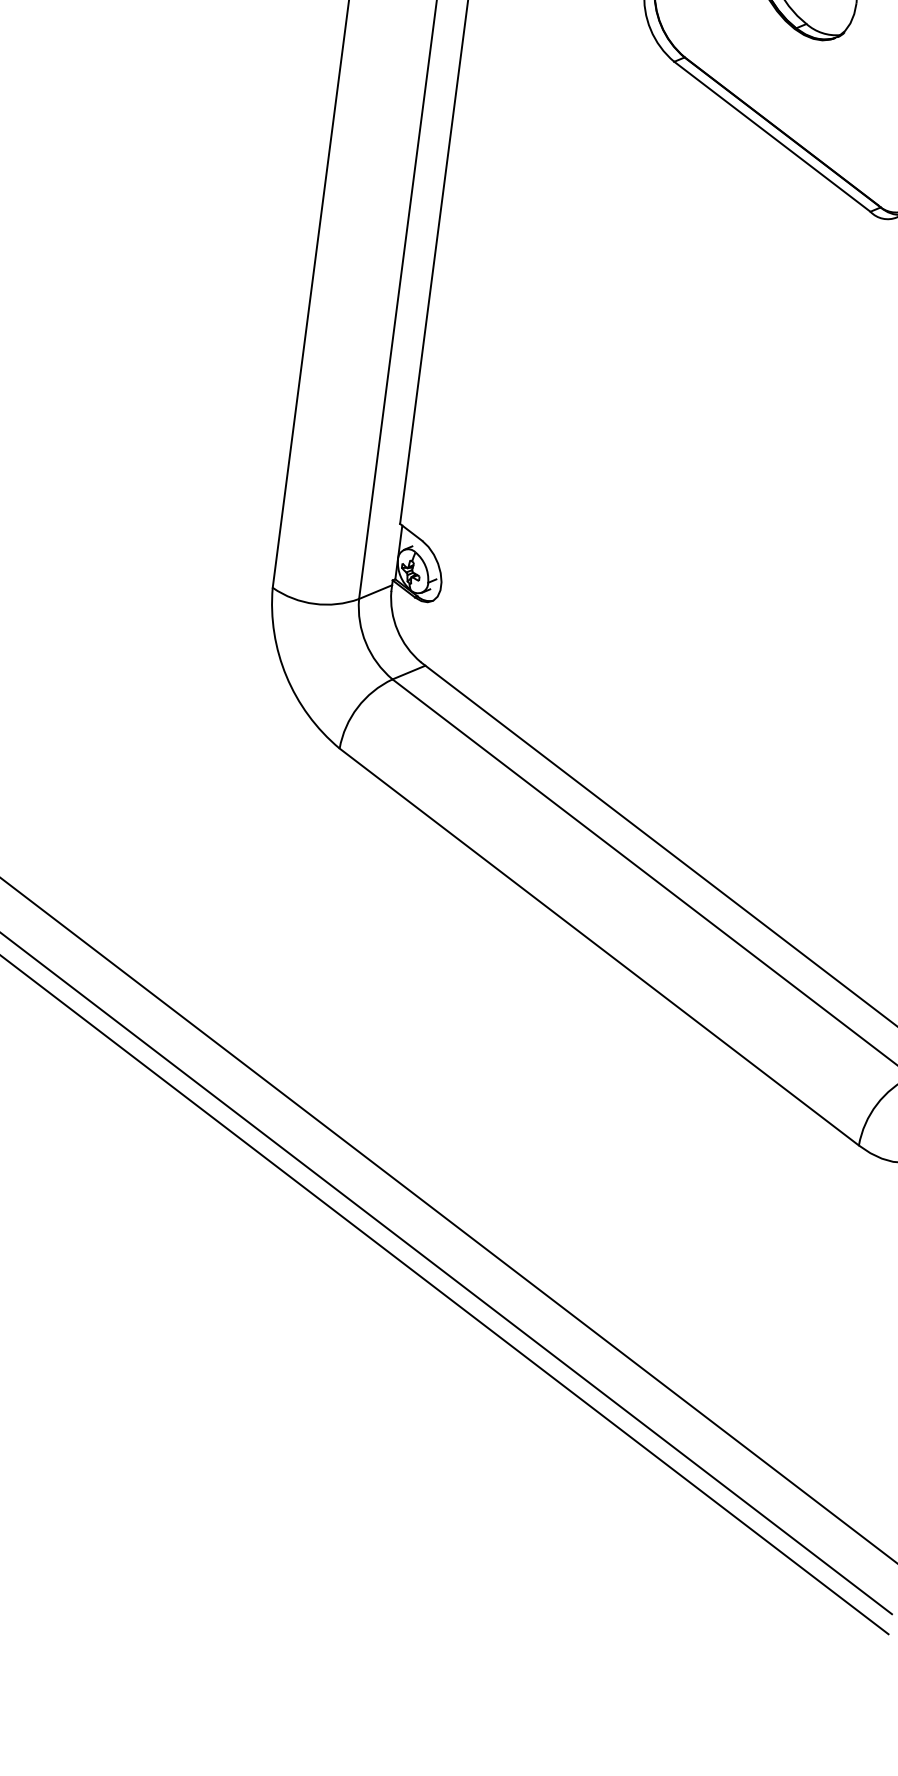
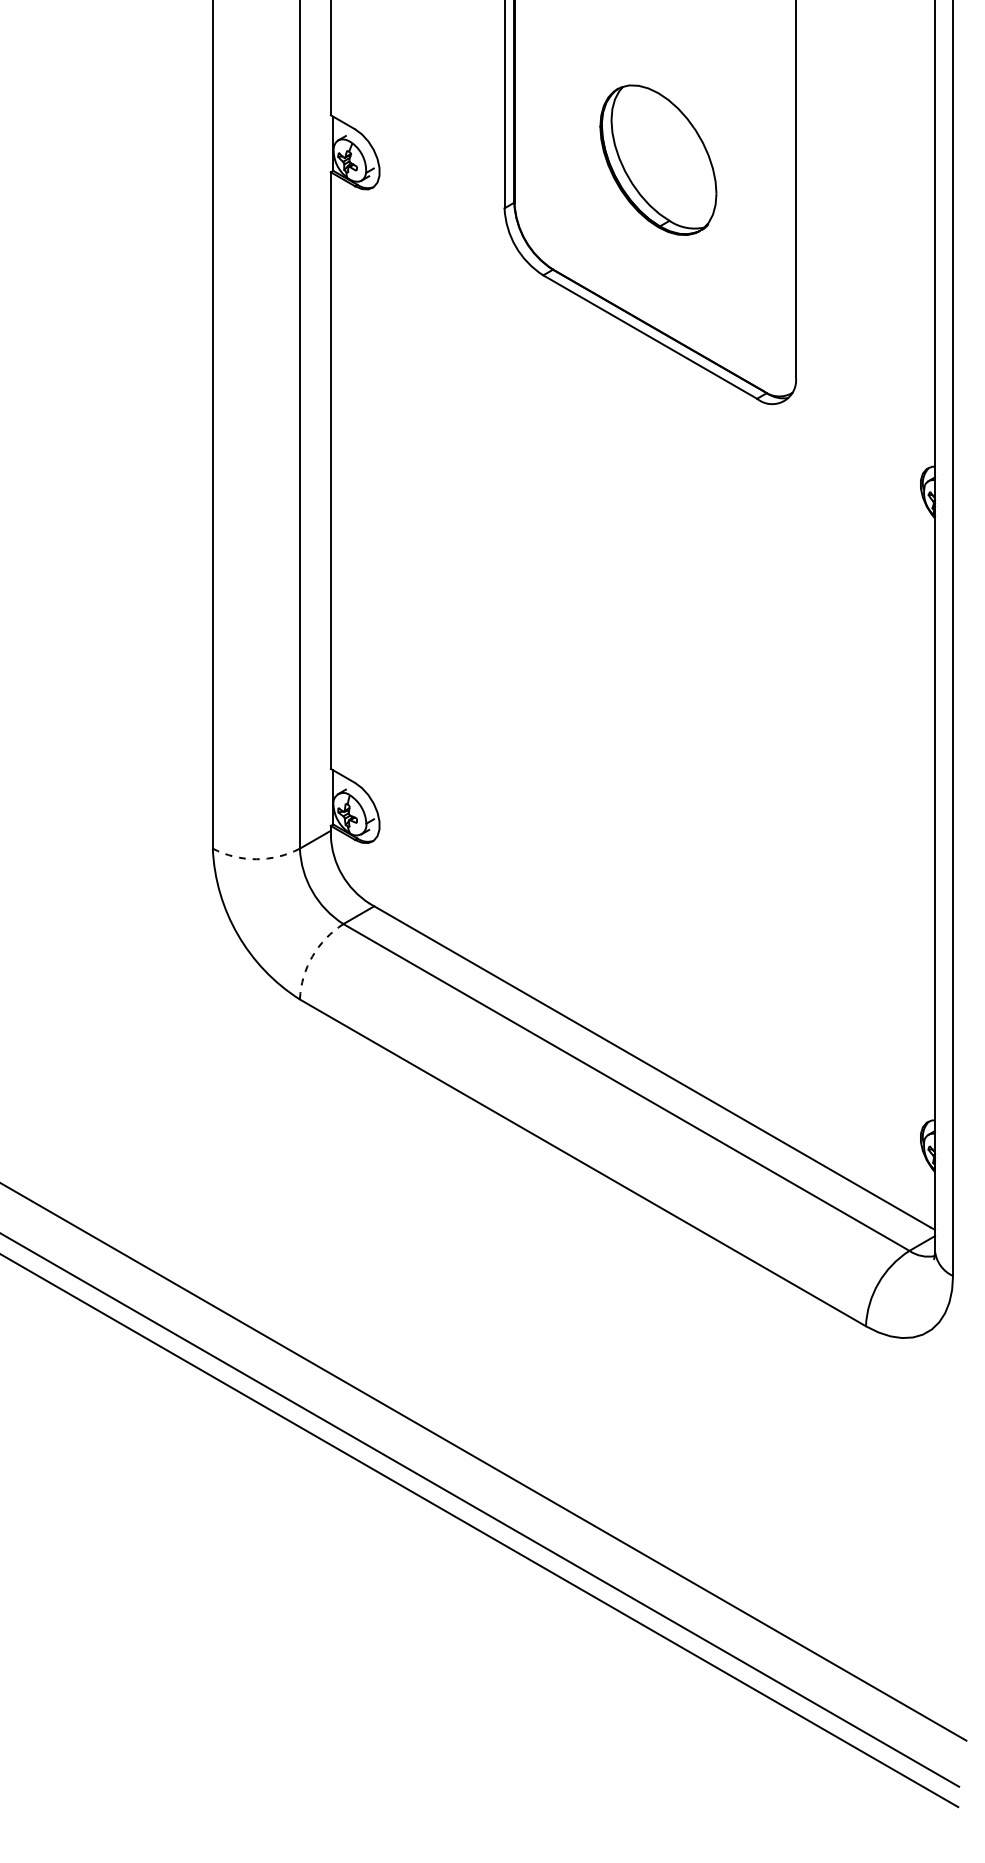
arc: (314, 604) -> (256, 859), solid -> dashed
arc: (357, 707) -> (312, 956), solid -> dashed

